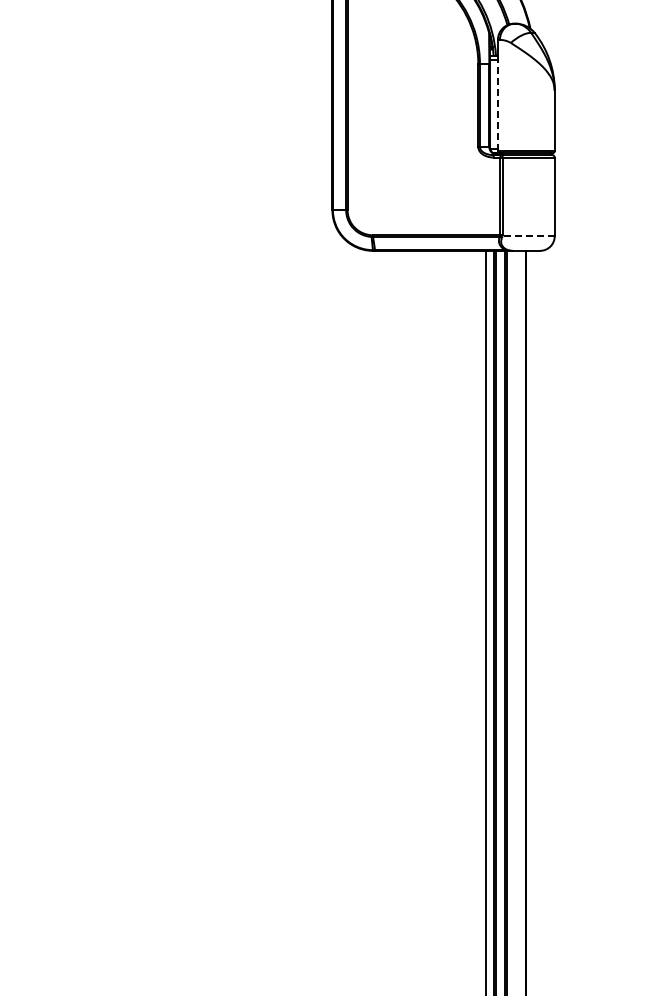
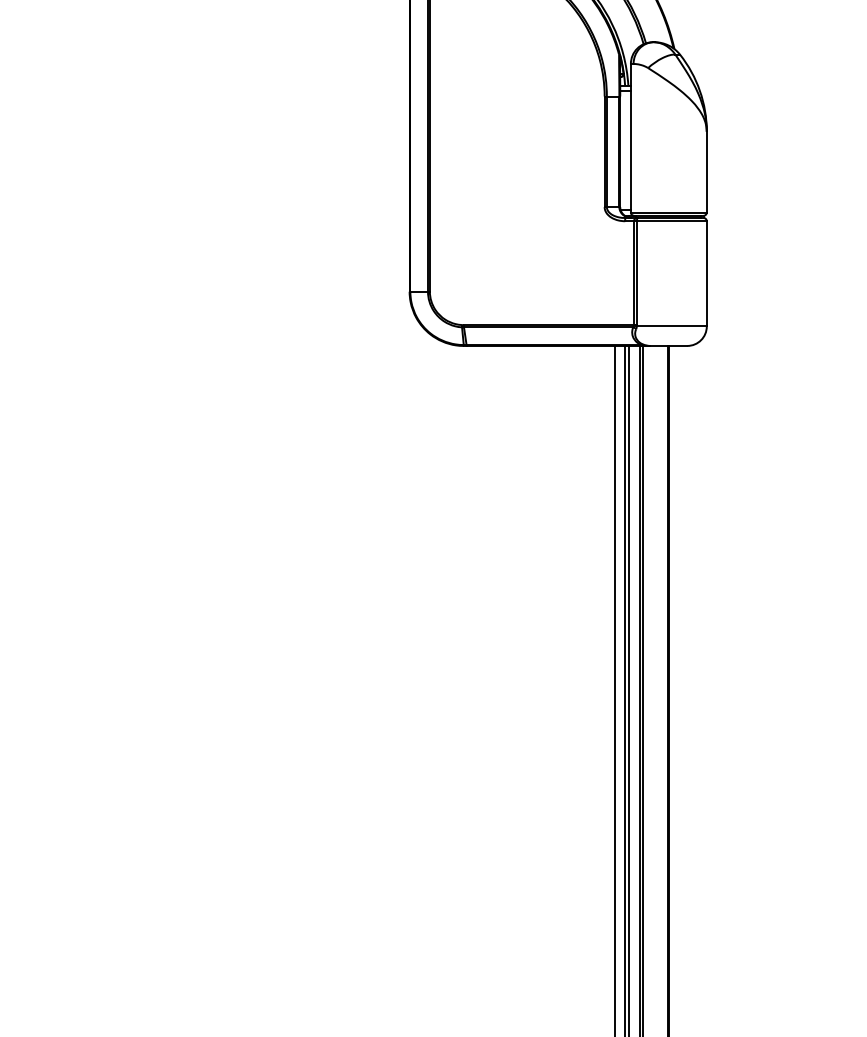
line: (497, 103) -> (630, 148), dashed -> solid
line: (528, 236) -> (671, 326), dashed -> solid

